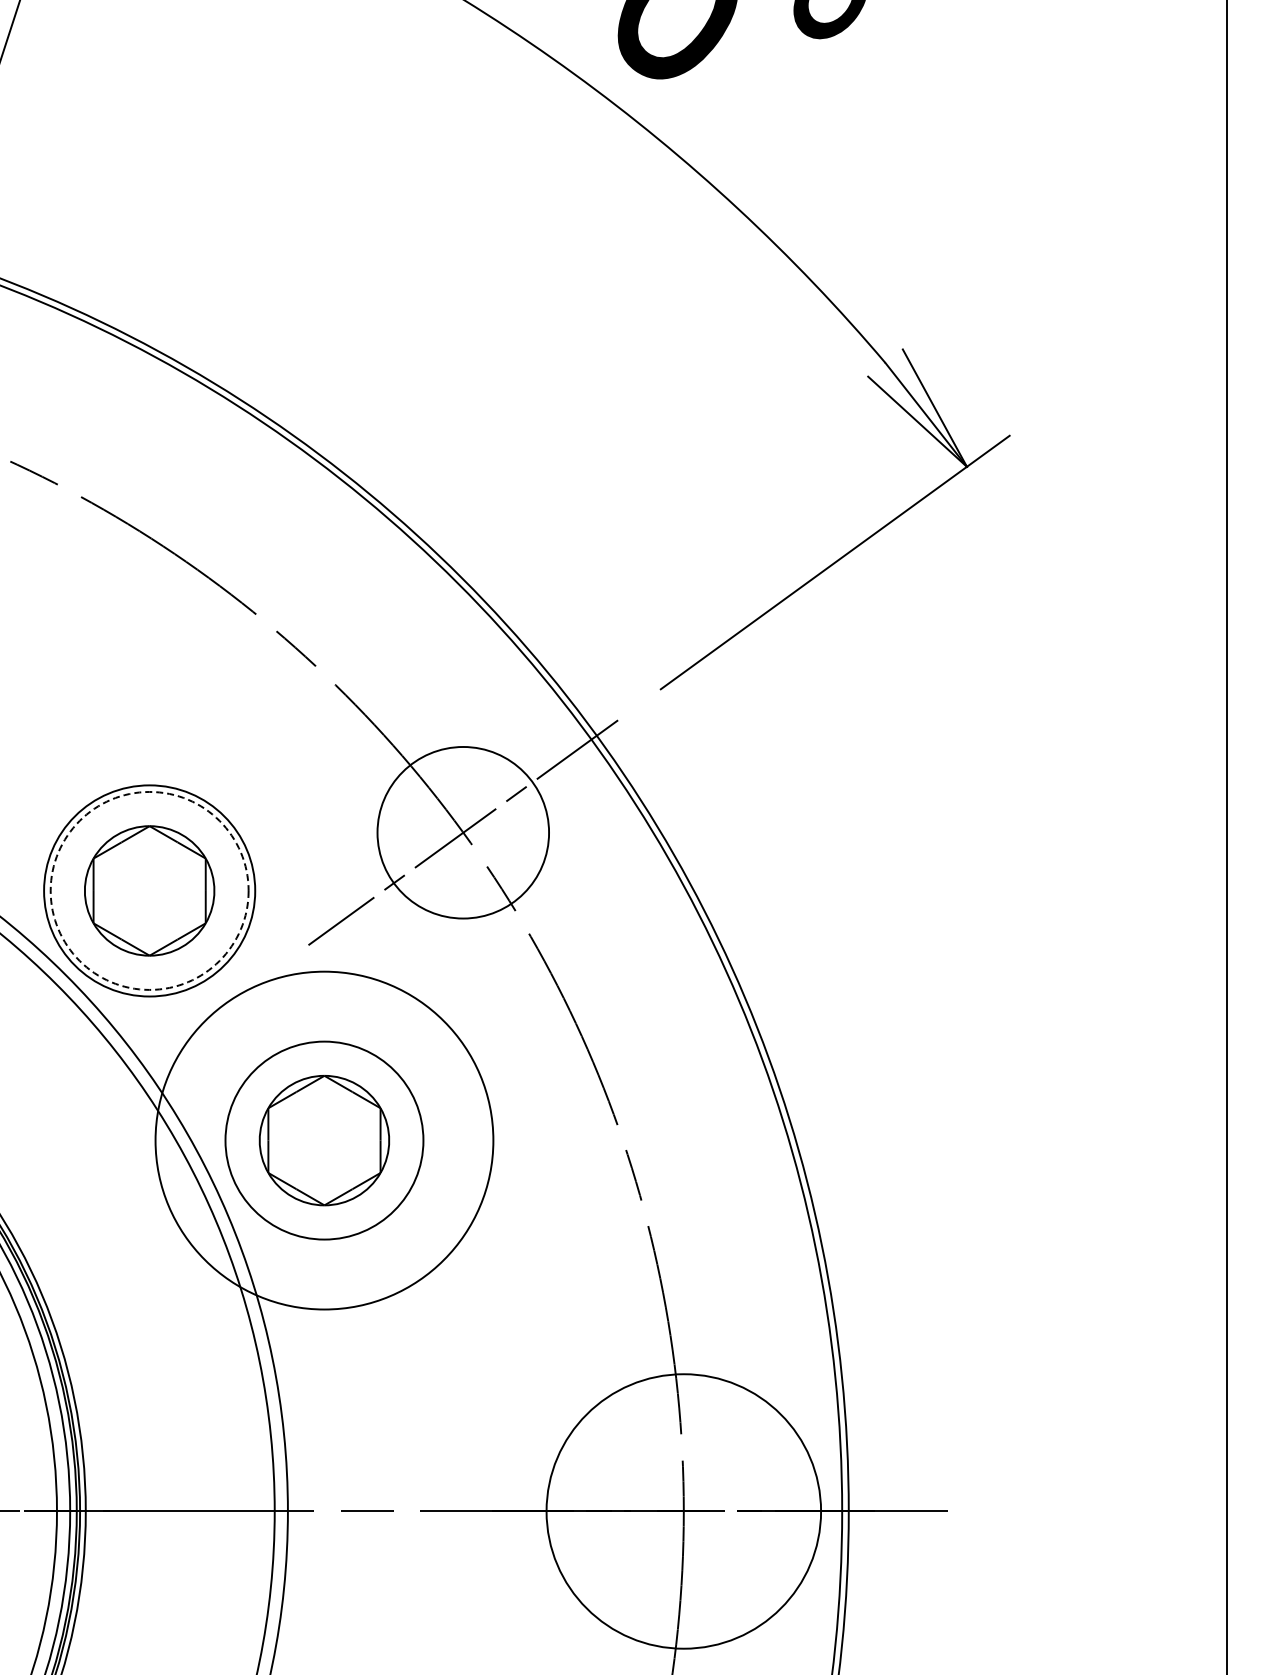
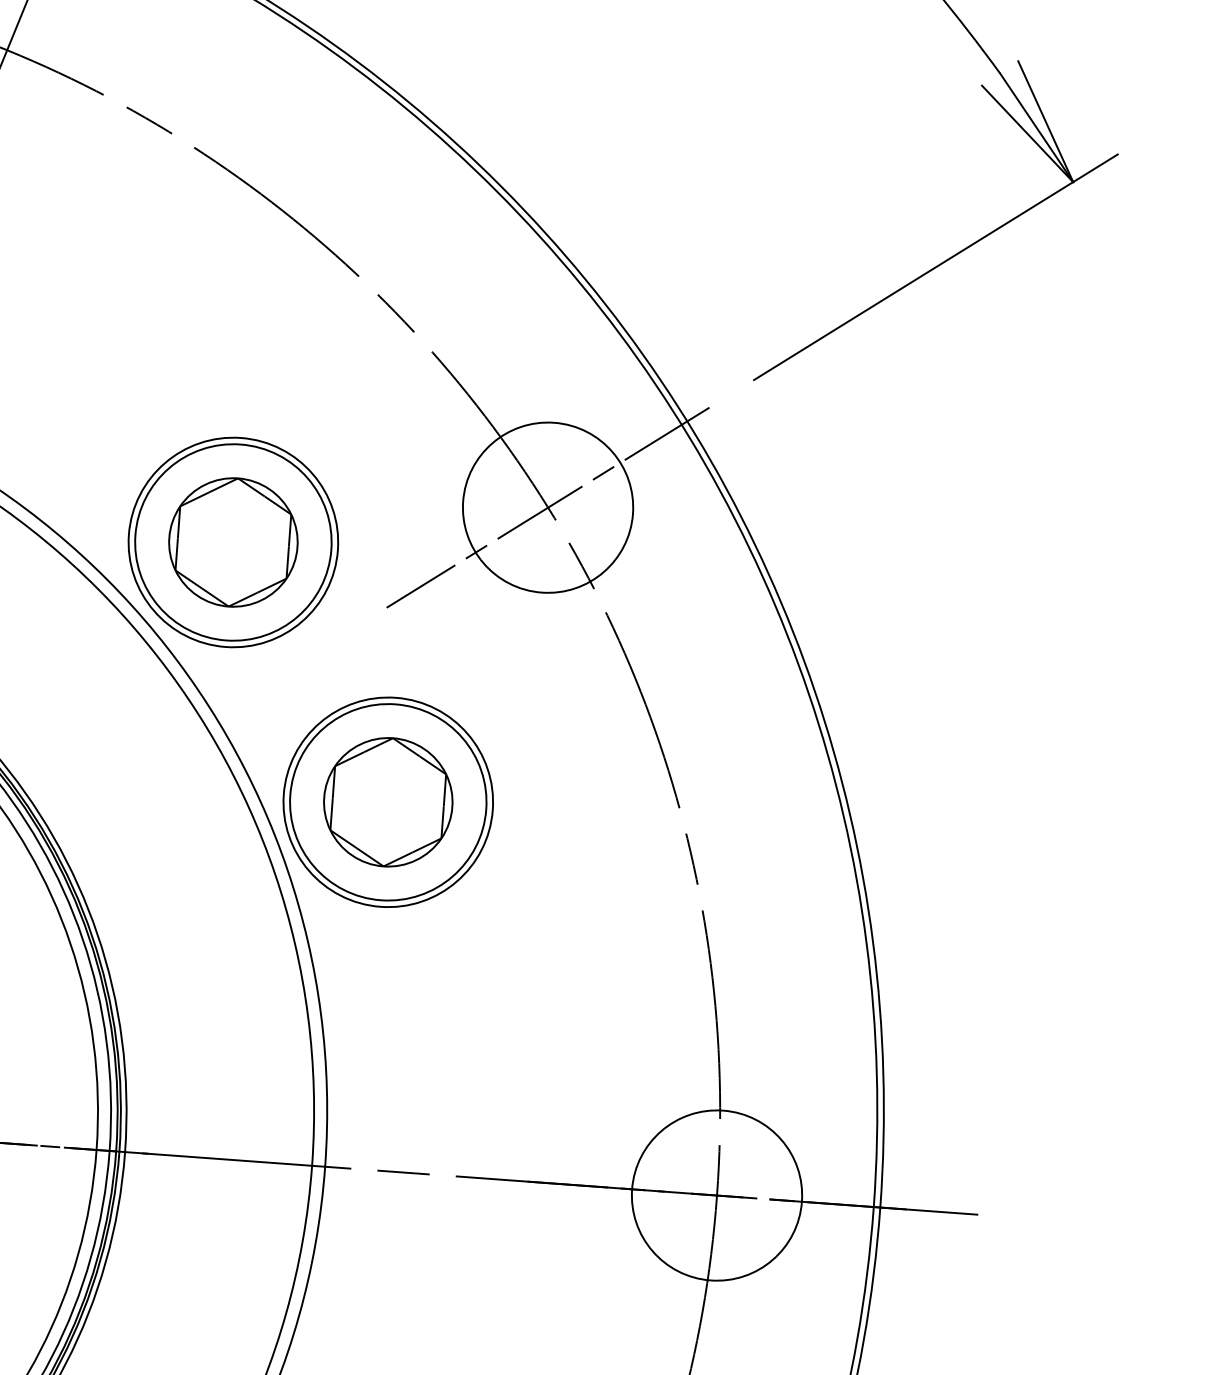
circle: (149, 890) -> (233, 542), dashed -> solid
circle: (324, 1140) -> (388, 802), size x0.62
circle: (683, 1511) -> (716, 1195), size x0.62

